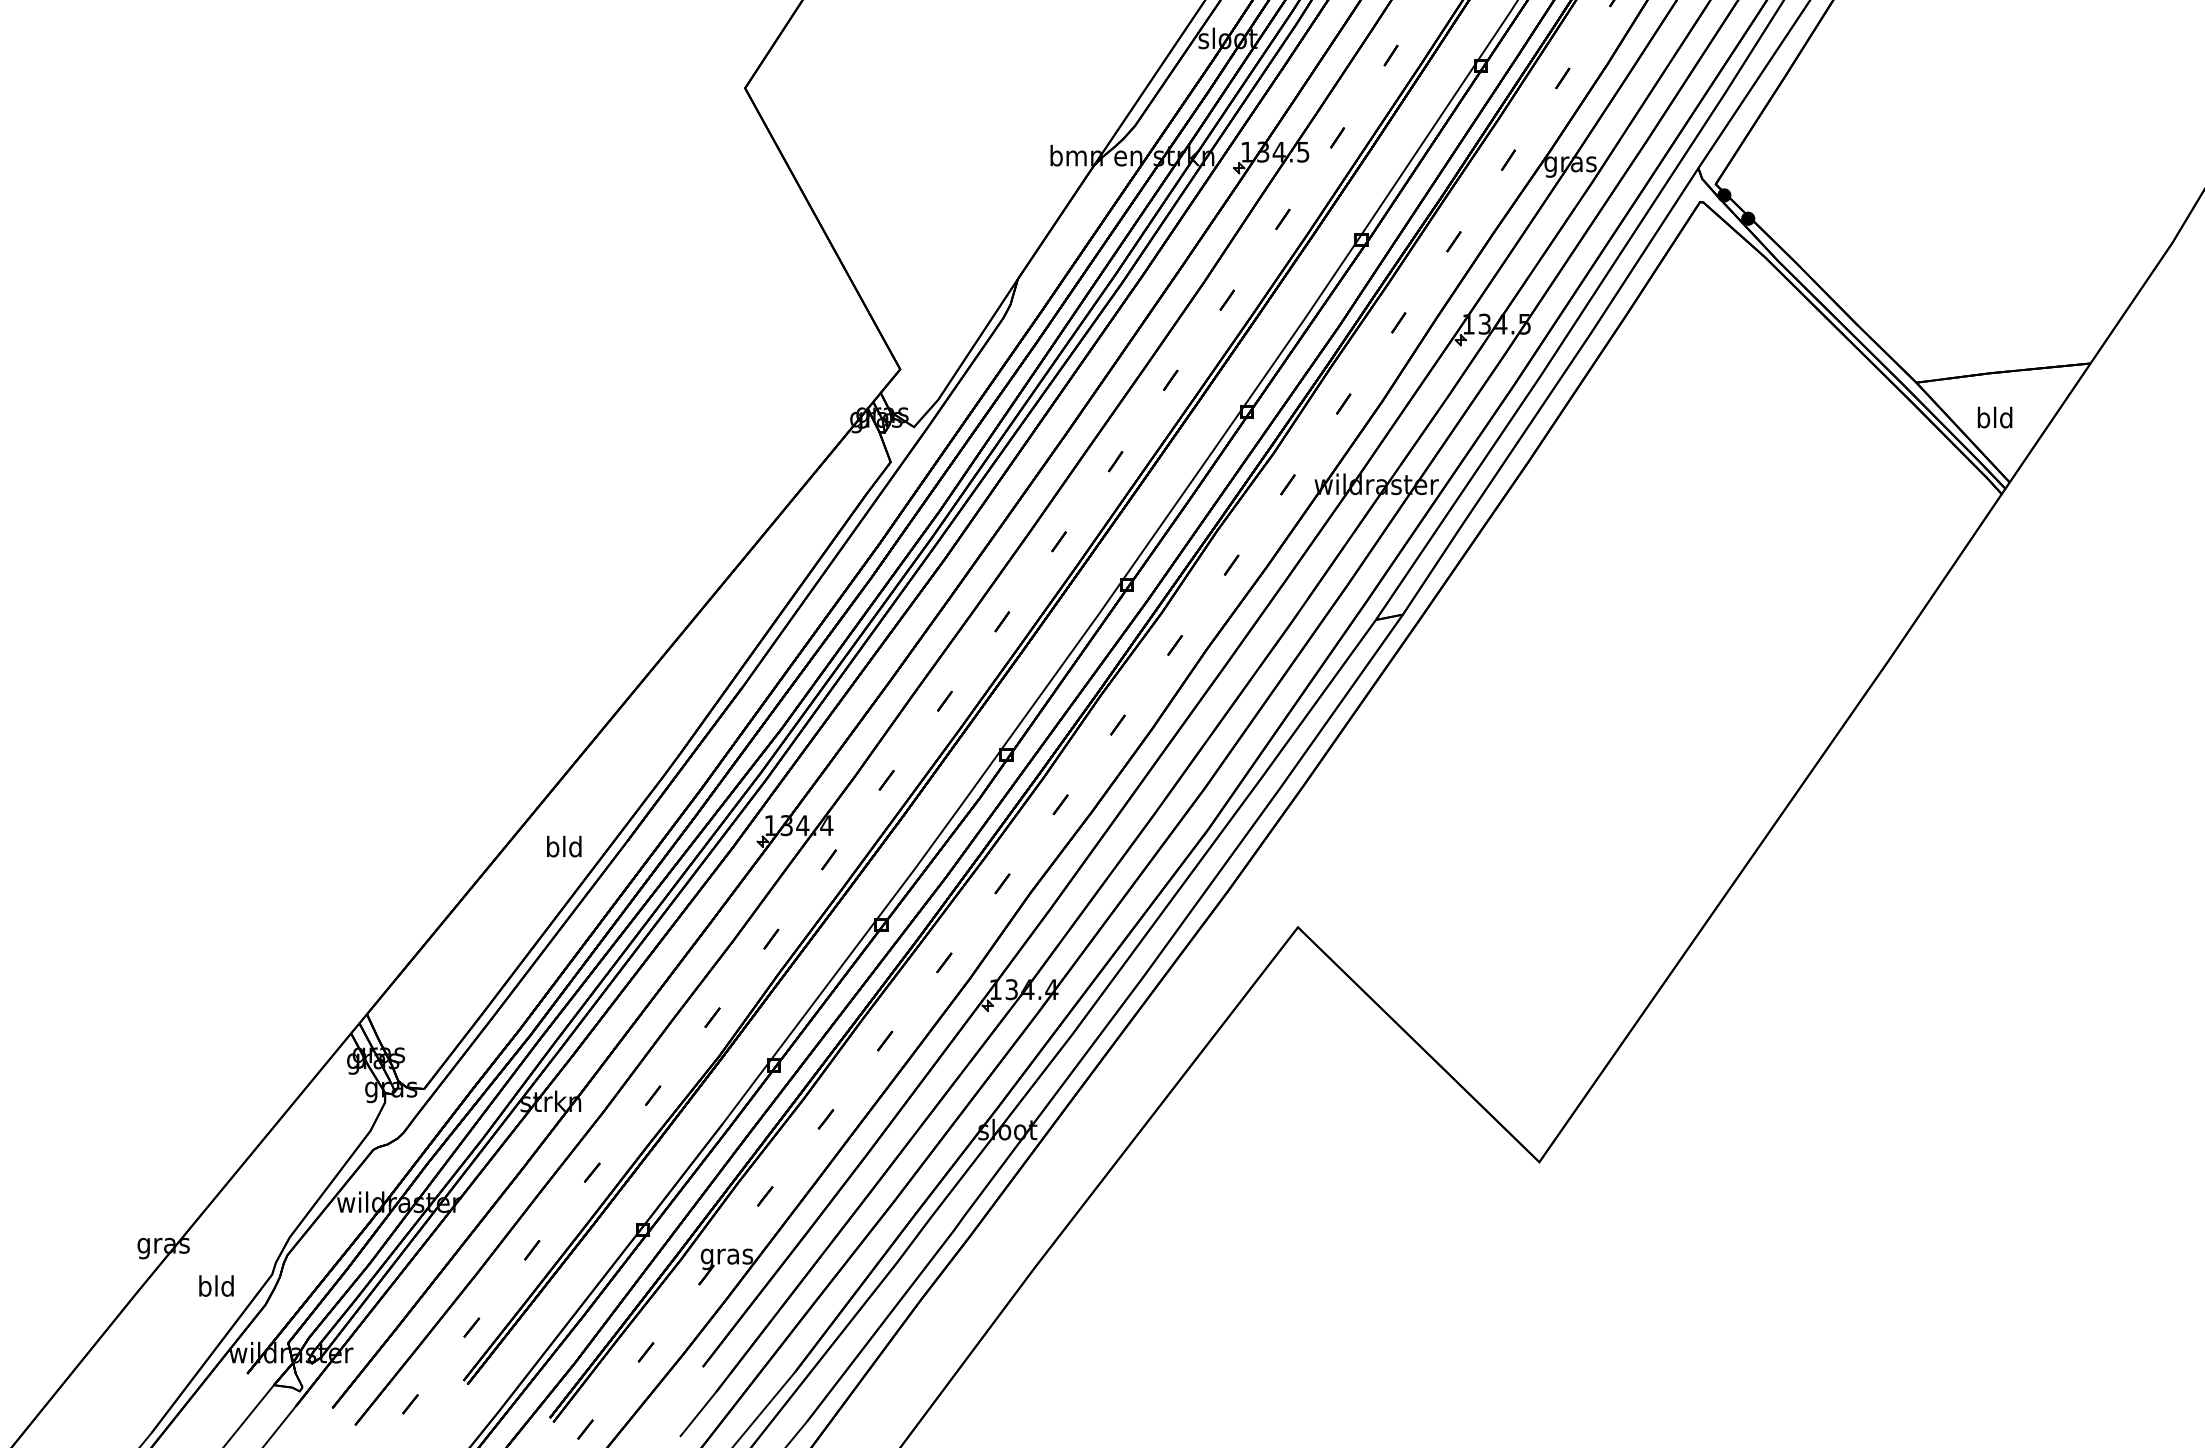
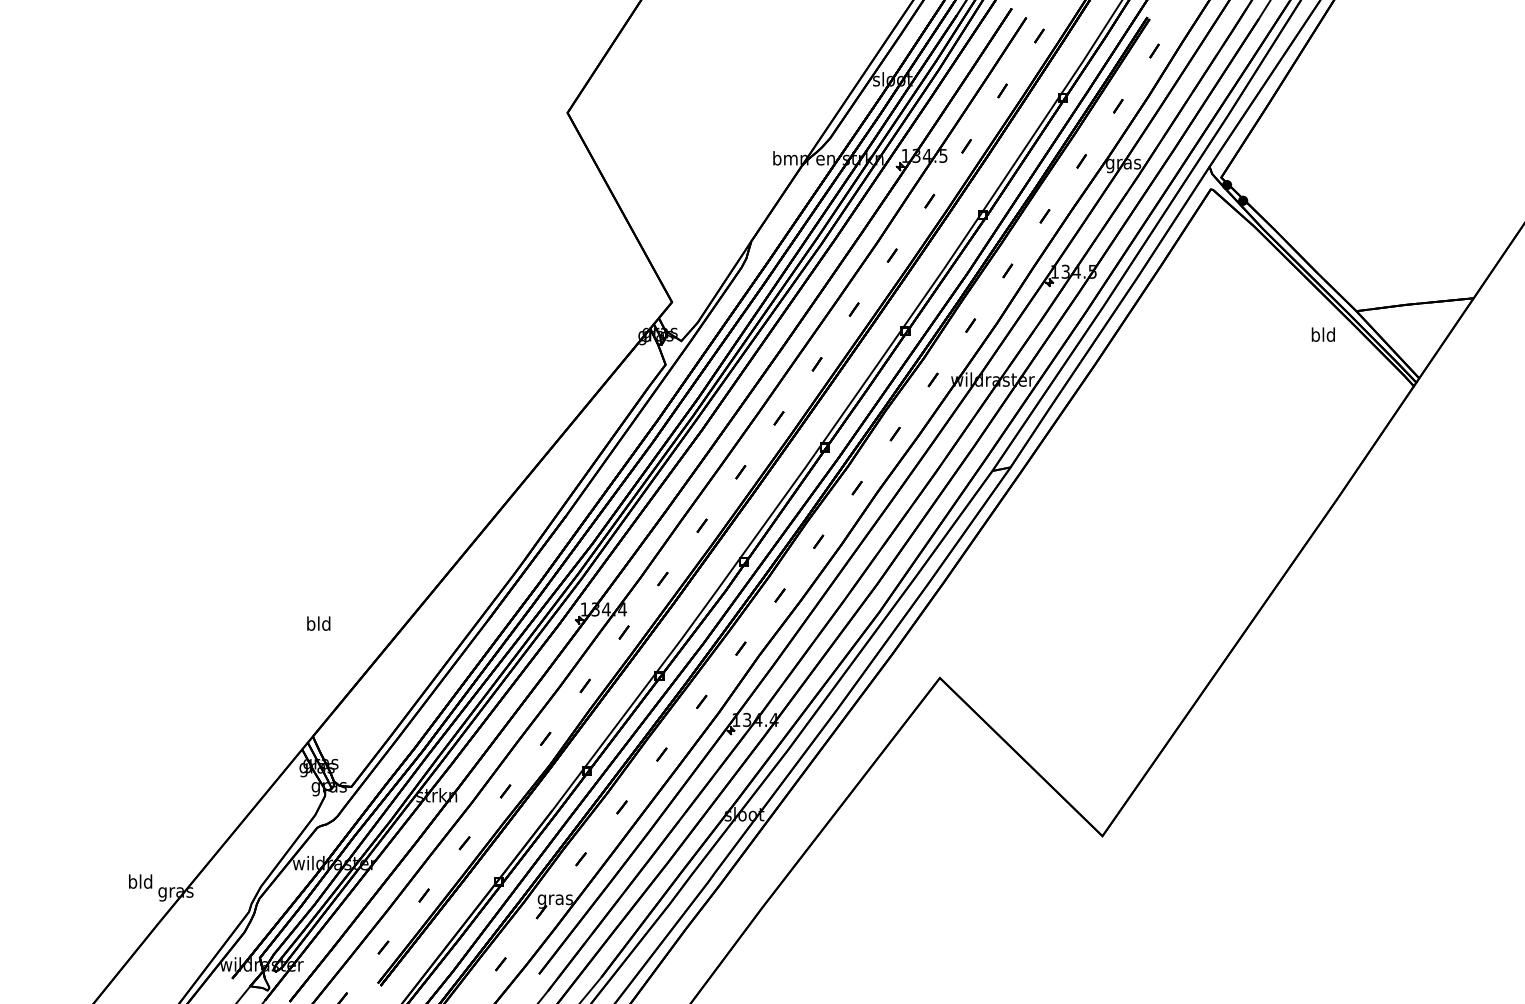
text: (1993, 417) -> (1322, 334), moved
text: (563, 846) -> (318, 623), moved
text: (216, 1285) -> (140, 881), moved

